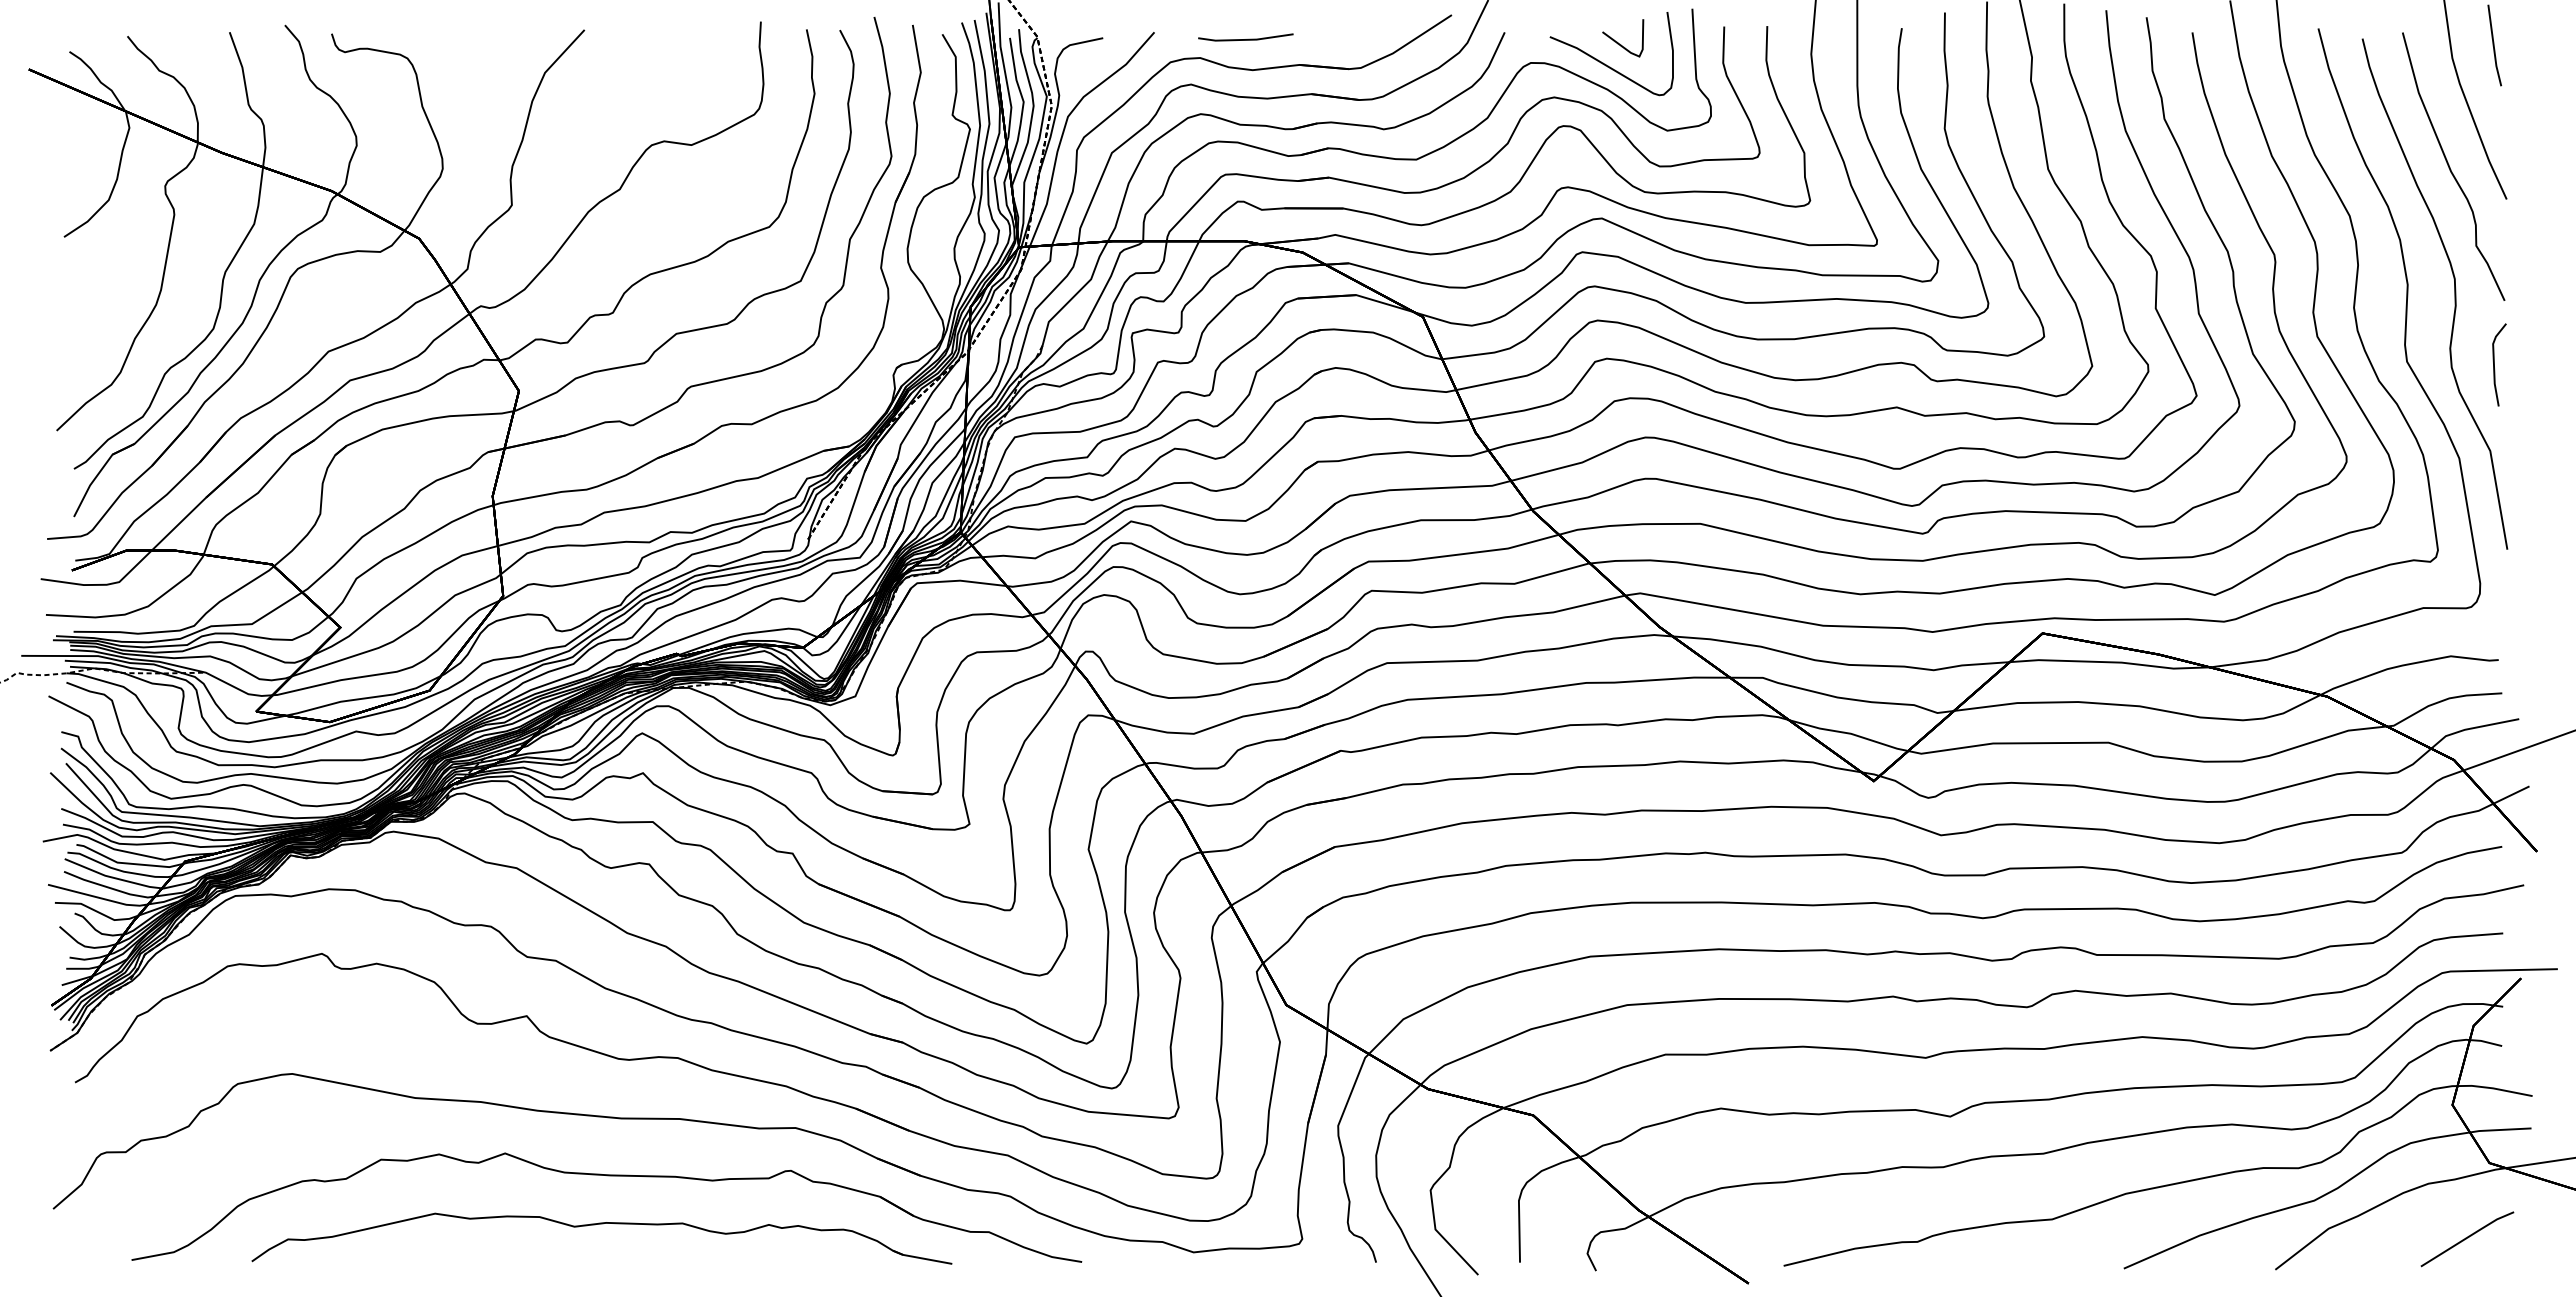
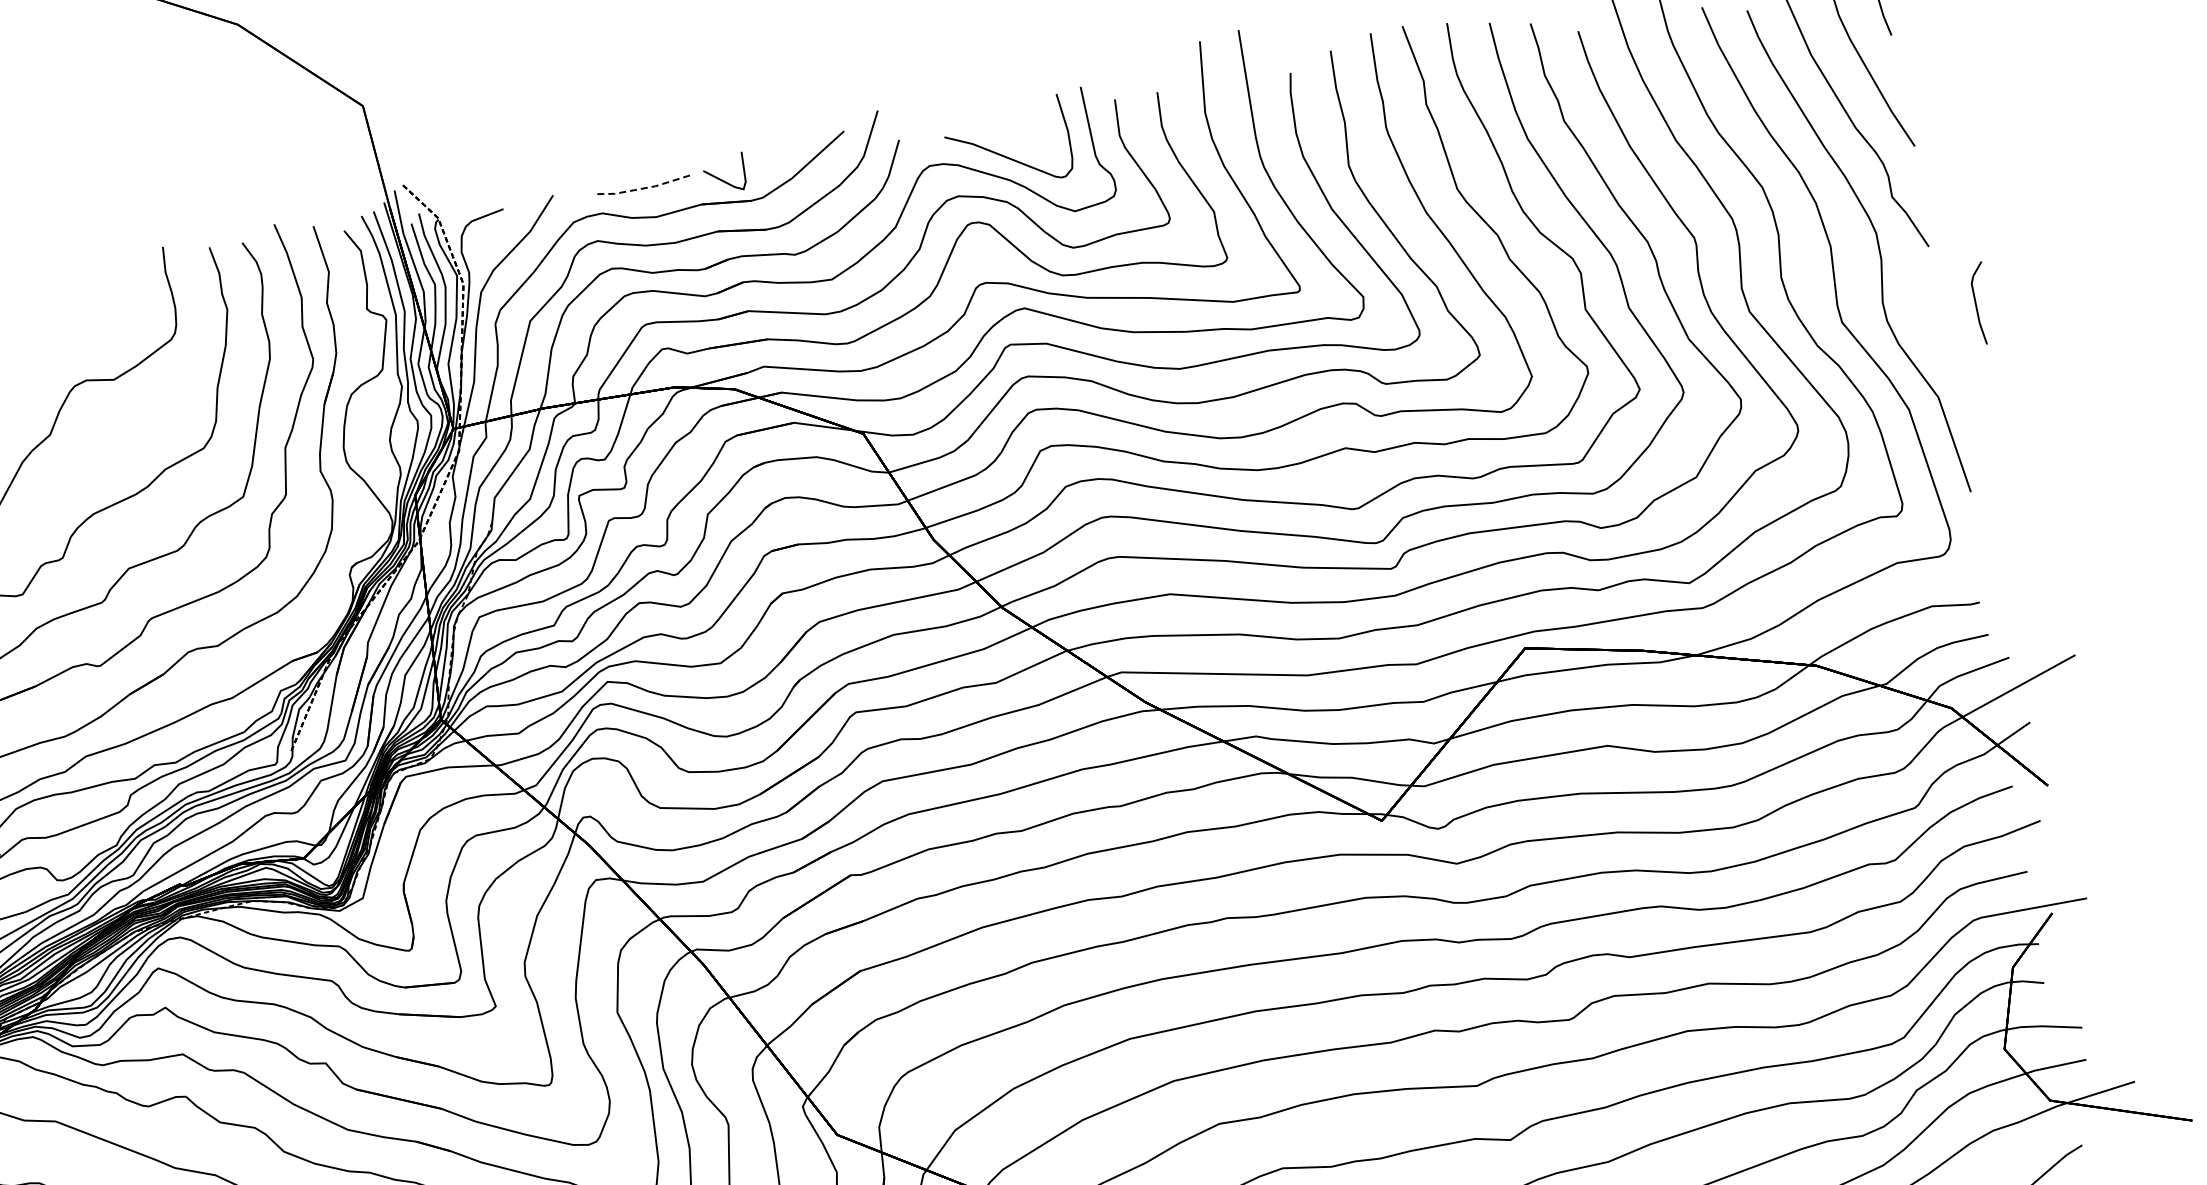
line: (1245, 39) -> (644, 187), solid -> dashed
line: (1621, 44) -> (724, 180), moved
line: (2494, 364) -> (1976, 303), moved

